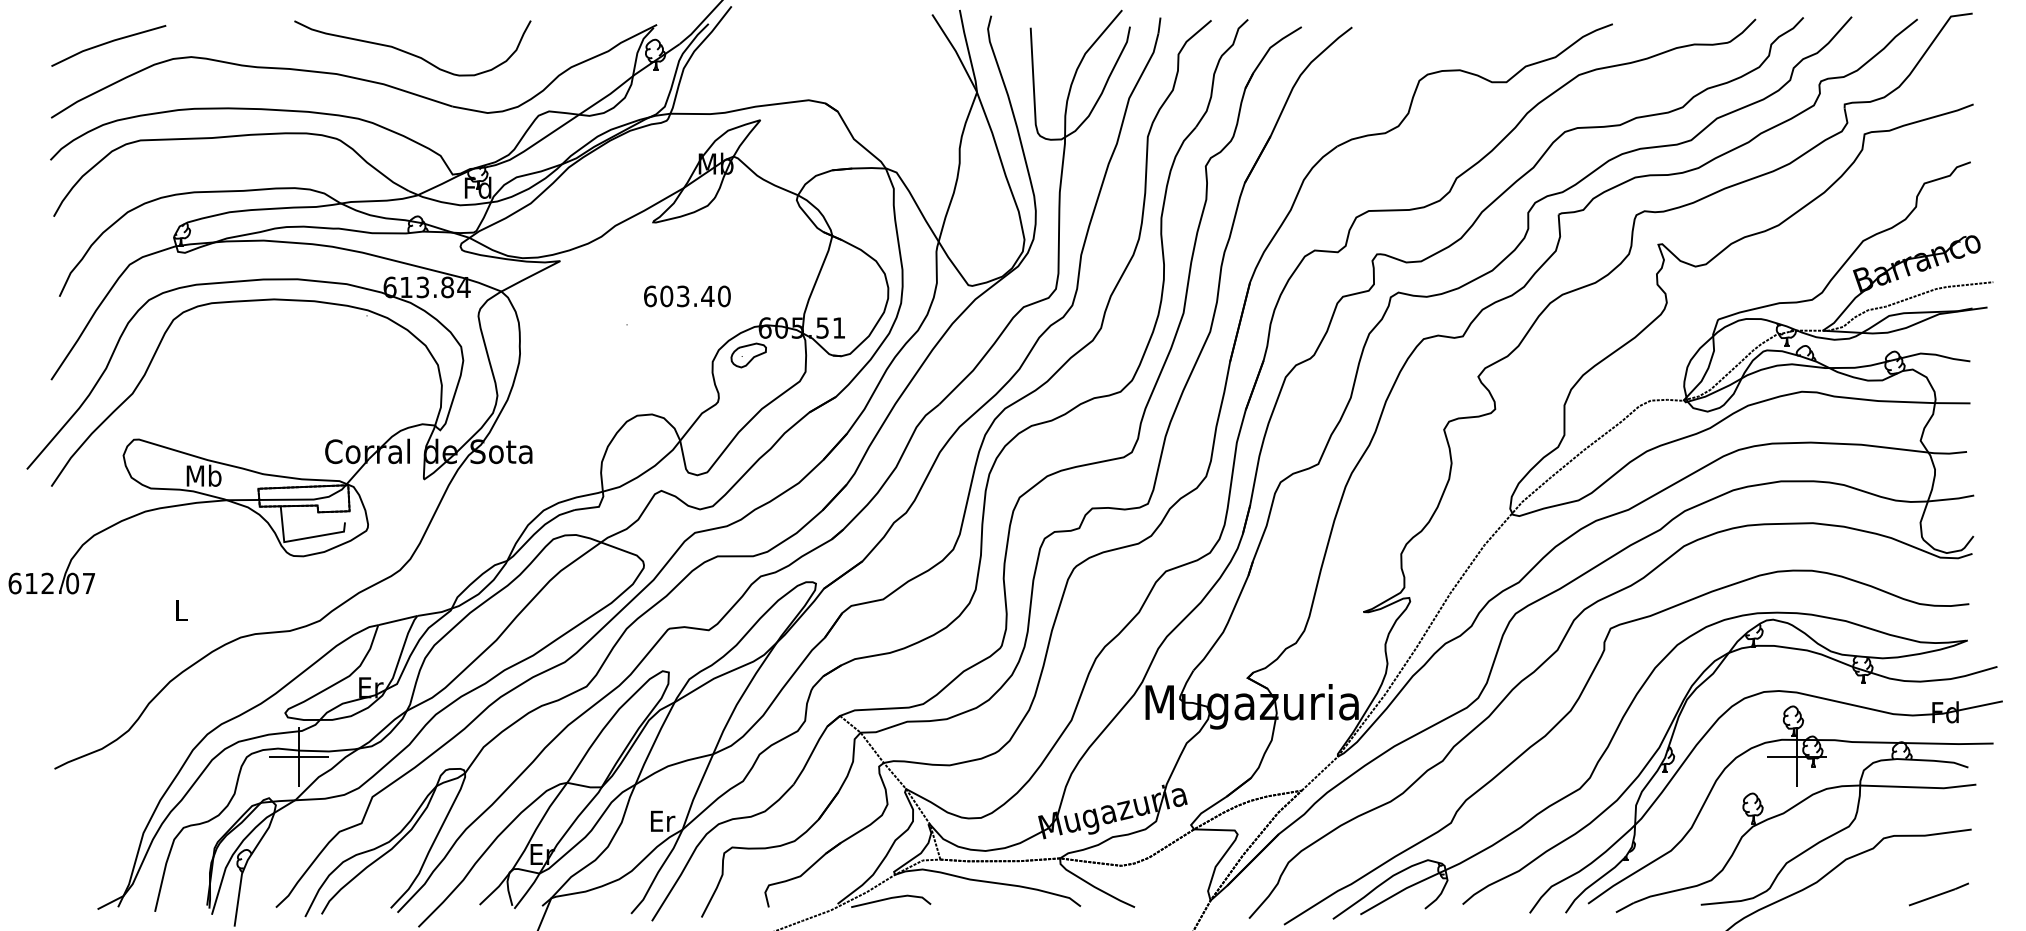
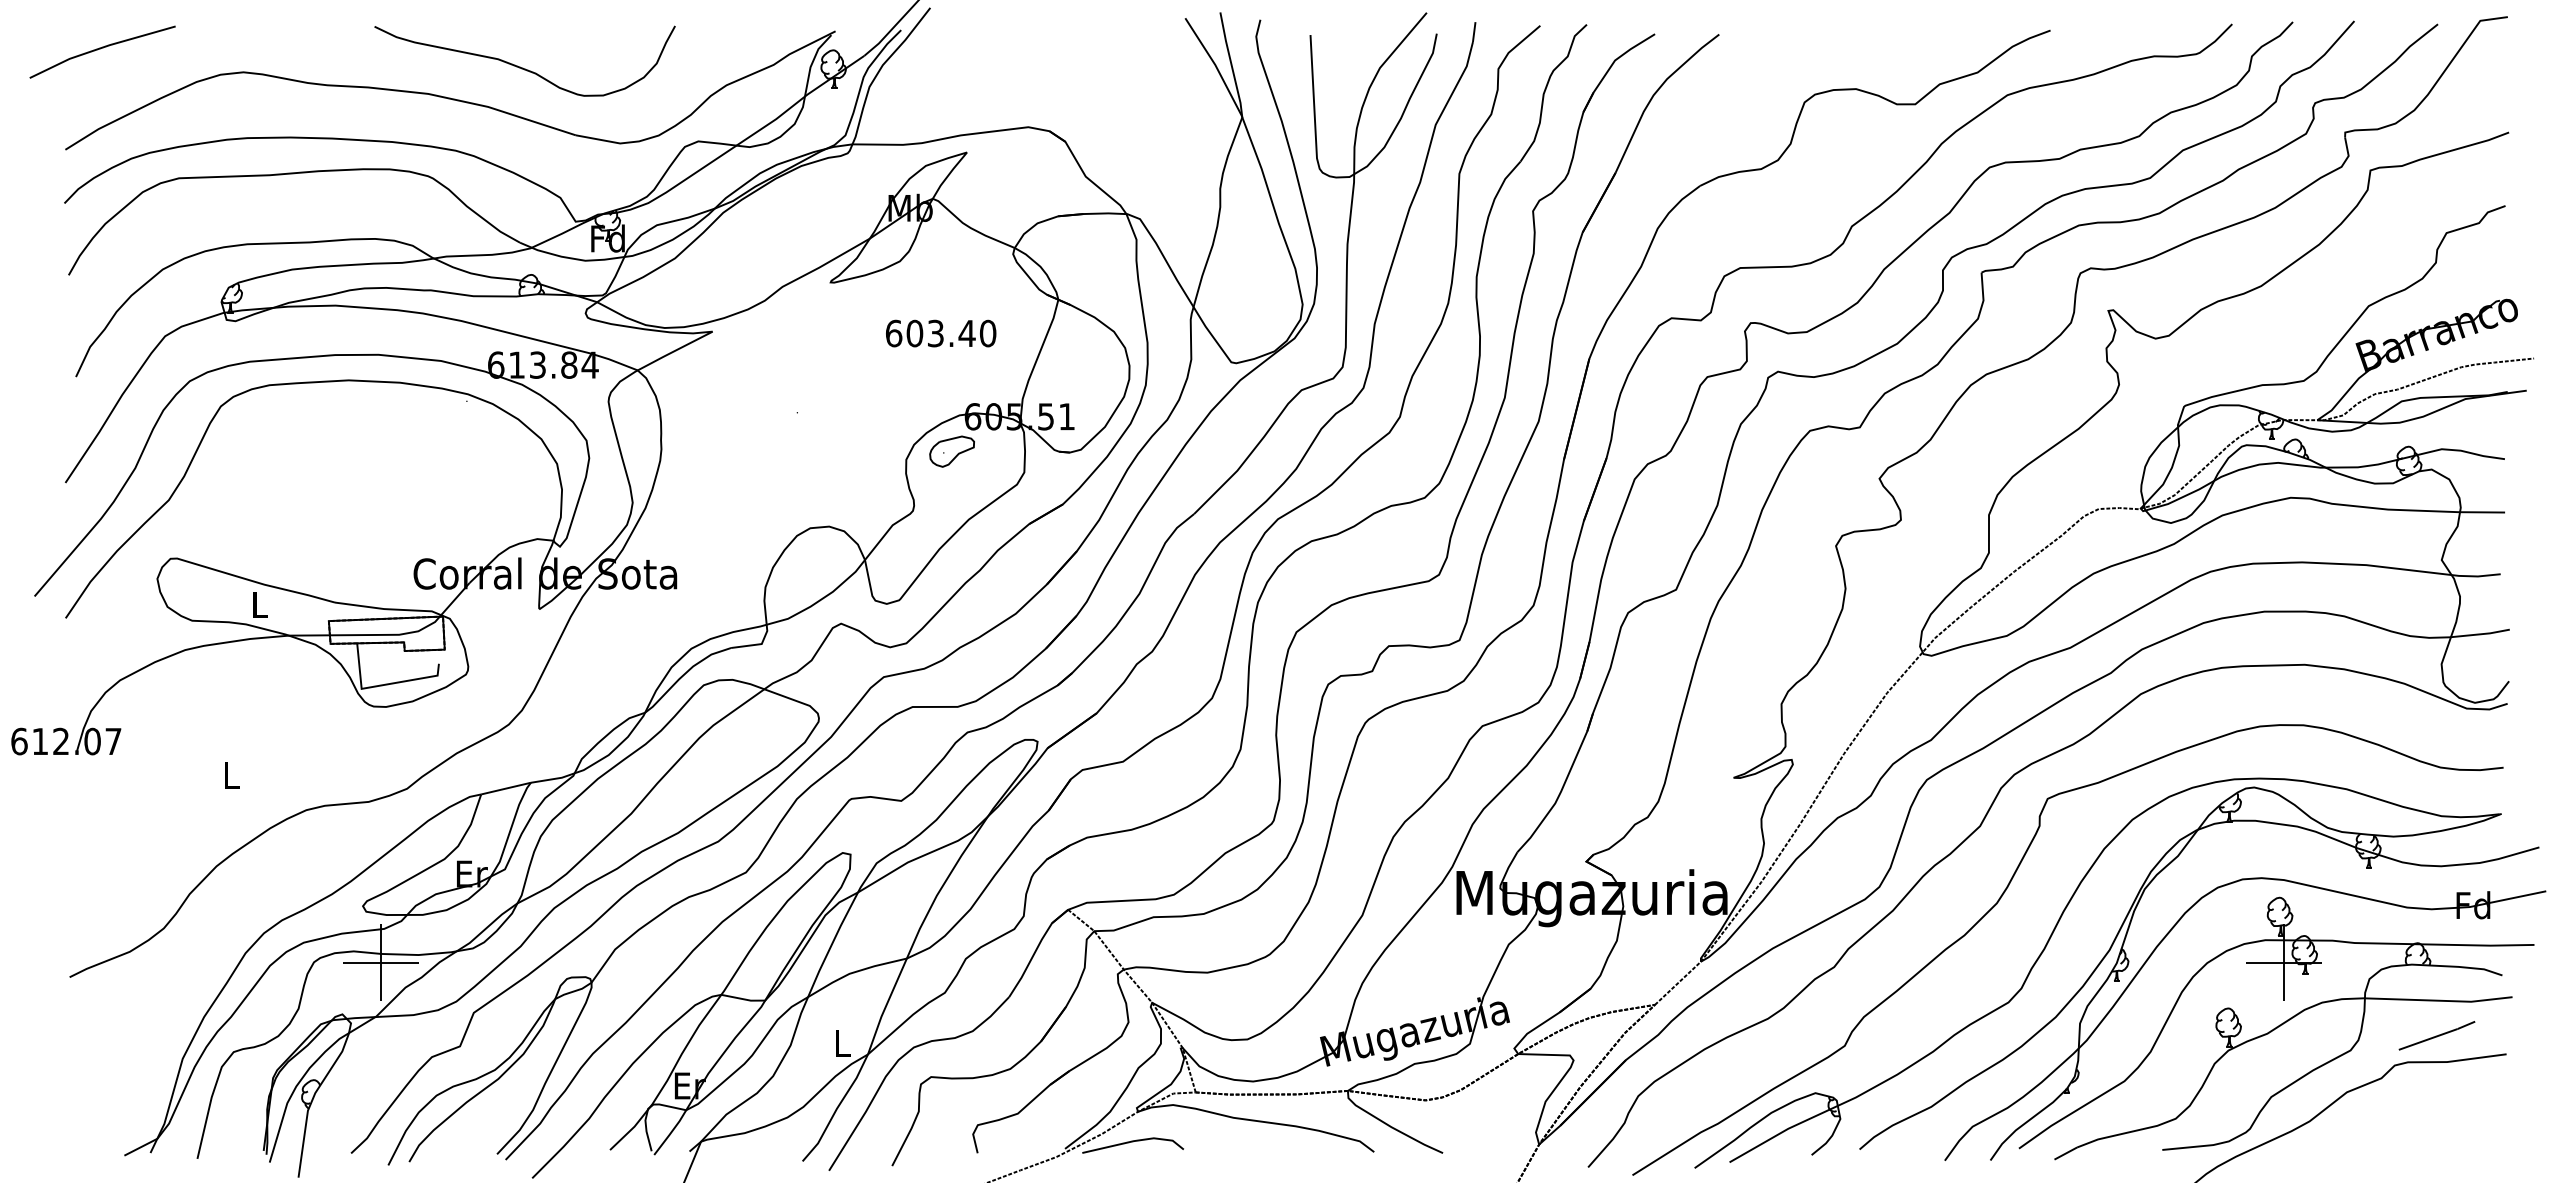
line: (107, 43) -> (100, 49), moved
text: (687, 296) -> (941, 333), moved
text: (203, 475) -> (259, 604), Mb -> L
text: (662, 821) -> (842, 1043), Er -> L
line: (1938, 894) -> (2436, 1035), moved

